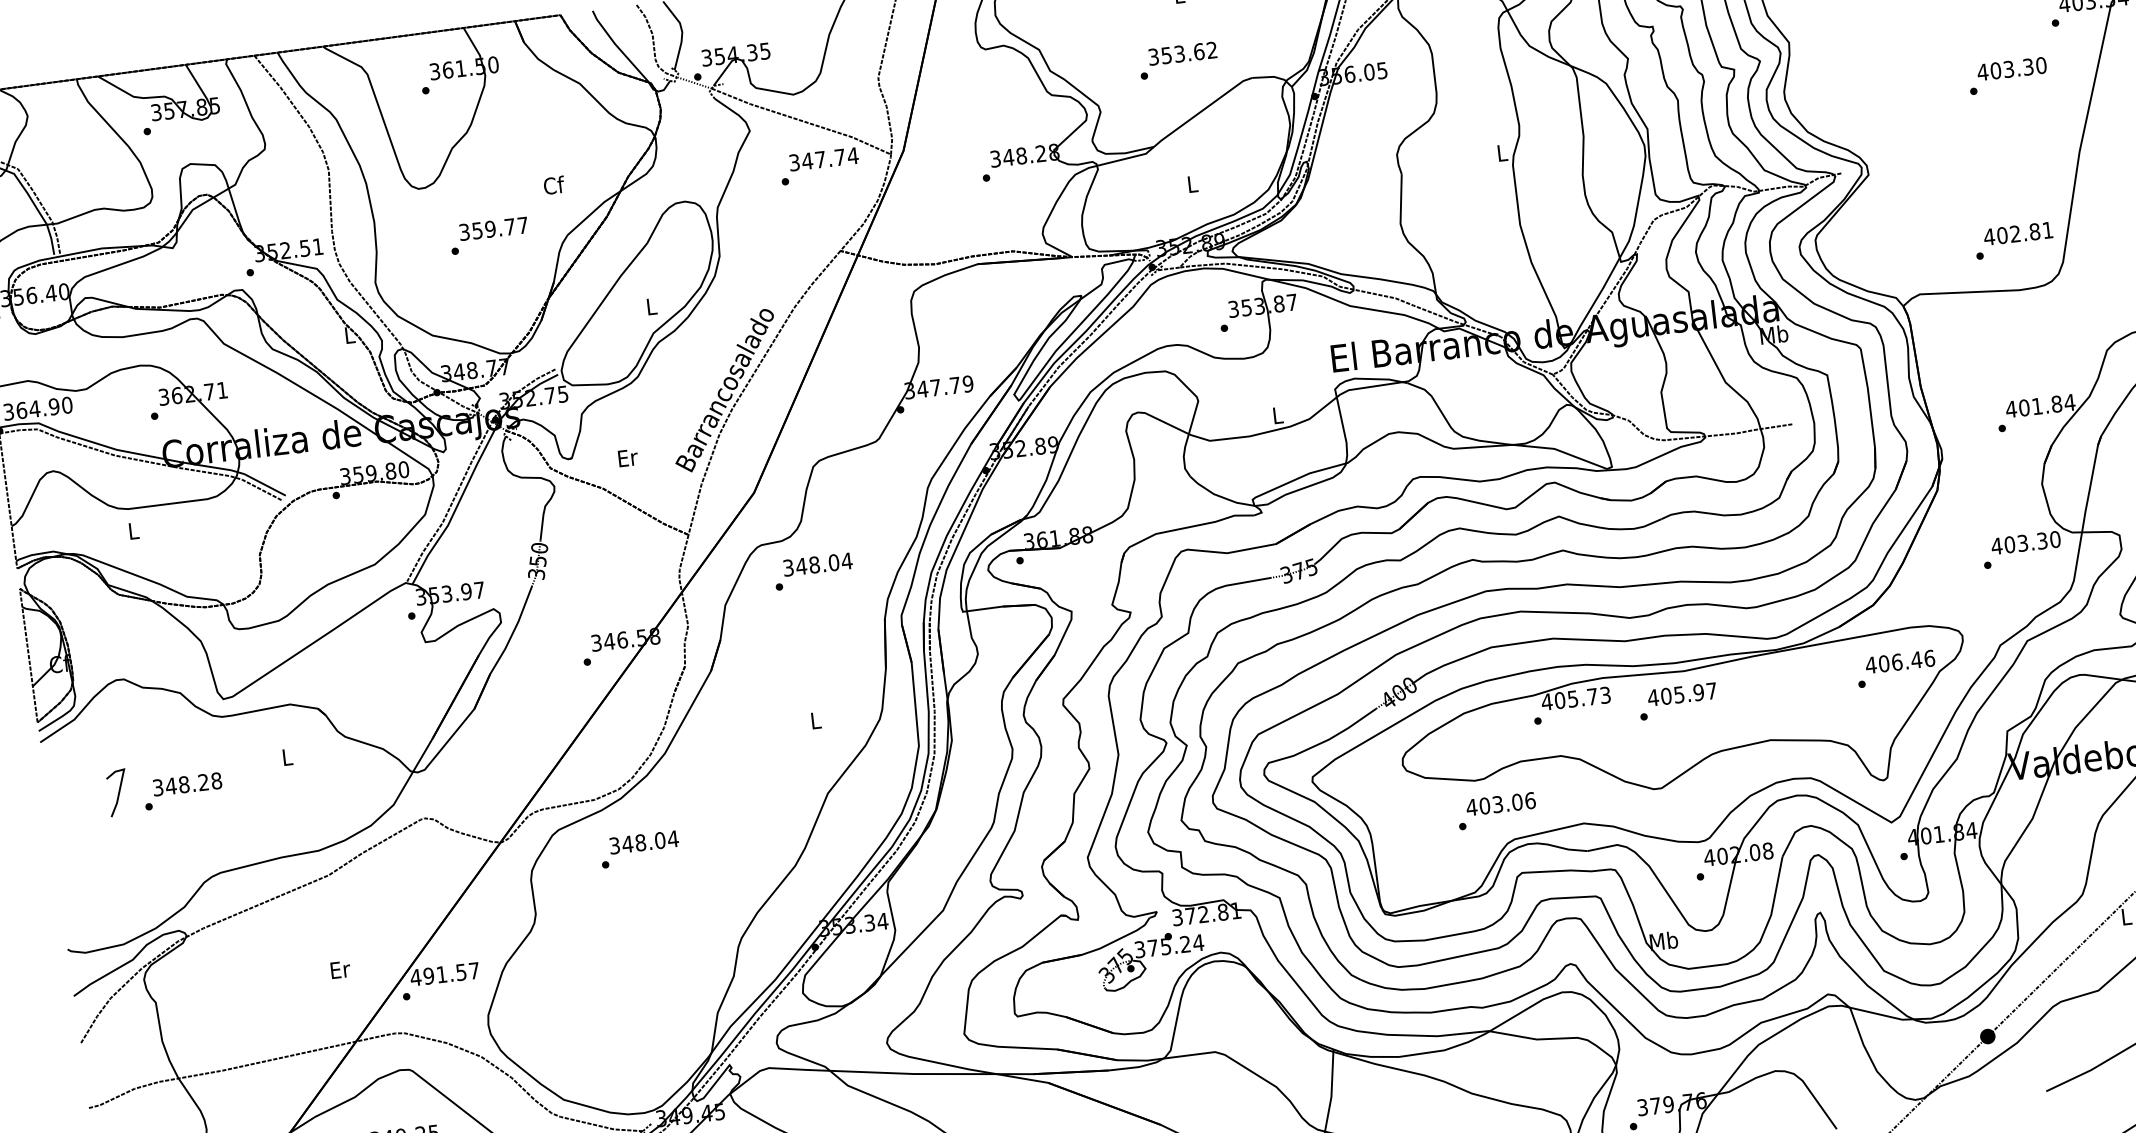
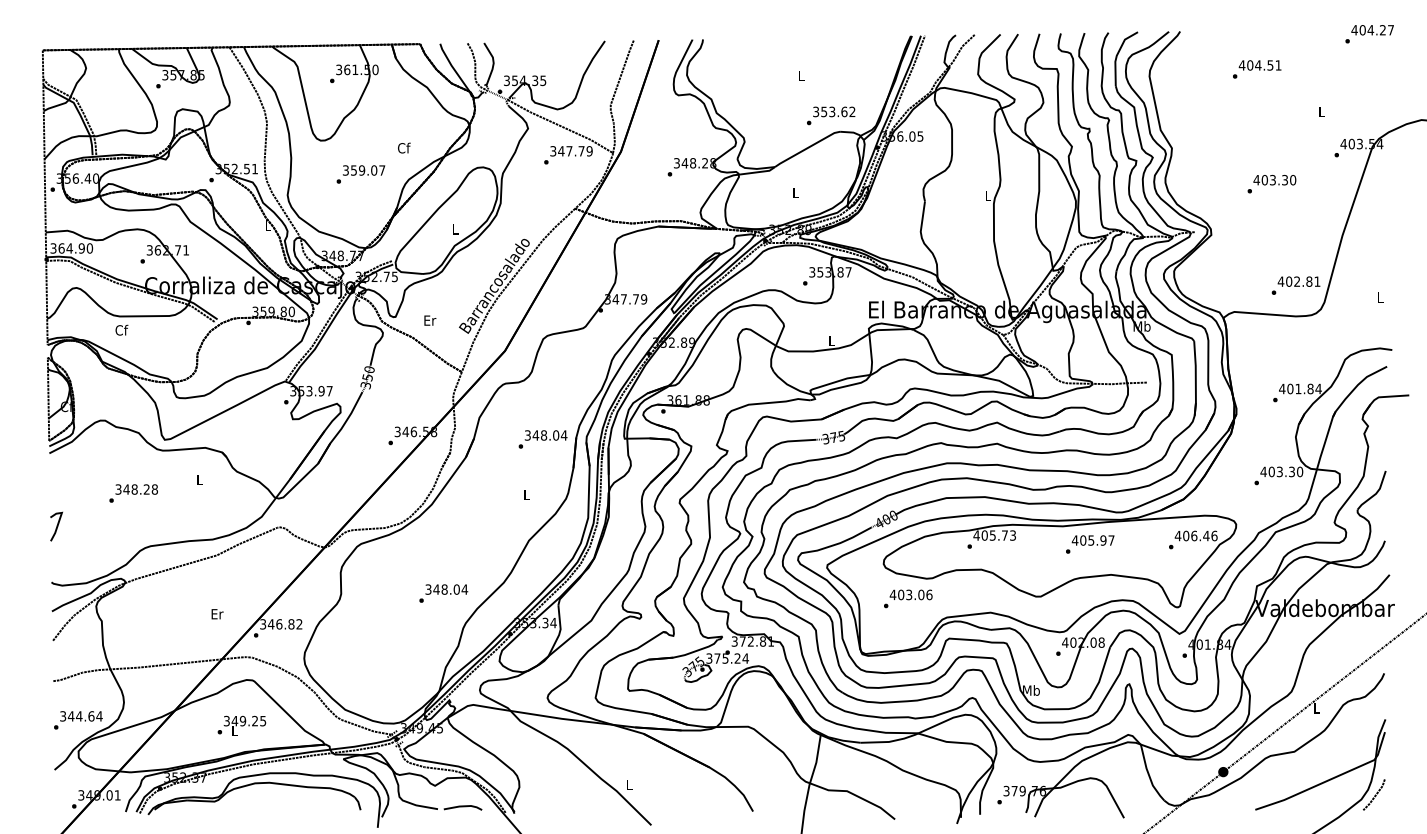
text: (1179, 59) -> (831, 115), moved
text: (2007, 76) -> (1271, 184), moved
text: (852, 156) -> (589, 151), 347.74 -> 347.79
text: (510, 226) -> (374, 170), 359.77 -> 359.07
text: (133, 529) -> (121, 329), L -> Cf
text: (812, 571) -> (542, 439), moved
text: (1678, 701) -> (1090, 544), moved
line: (117, 792) -> (56, 526), moved
text: (1497, 810) -> (908, 598), moved
text: (639, 849) -> (443, 593), moved
text: (443, 974) -> (280, 624), 491.57 -> 346.82

